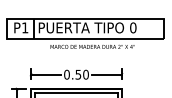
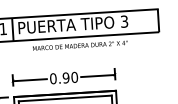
text: (133, 27) -> (124, 21), 0 -> 3
text: (78, 74) -> (66, 77), 0.50 -> 0.90

